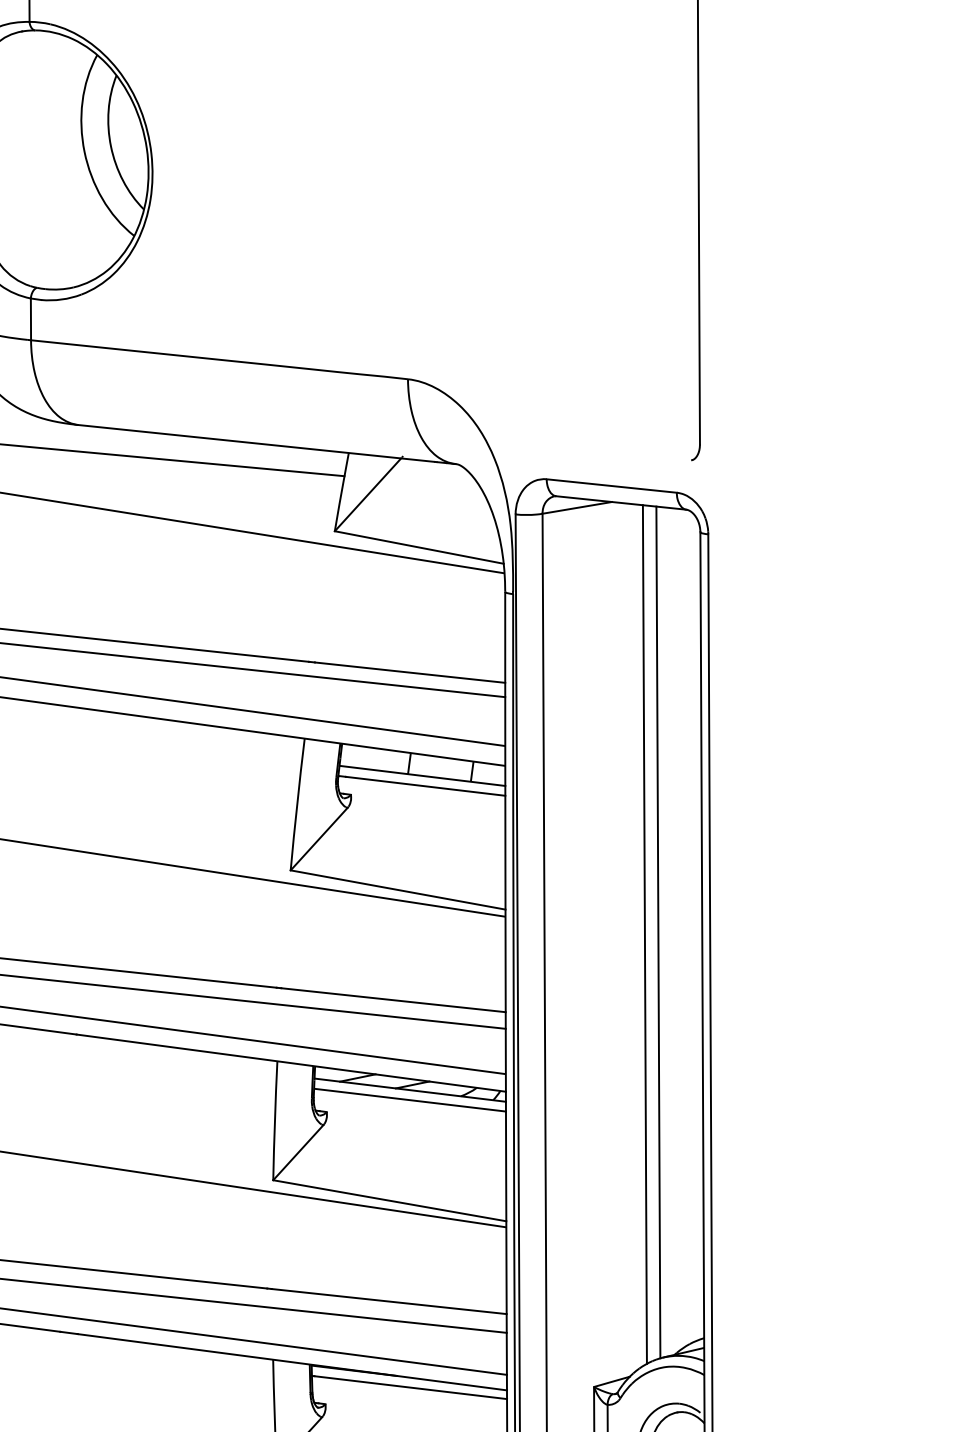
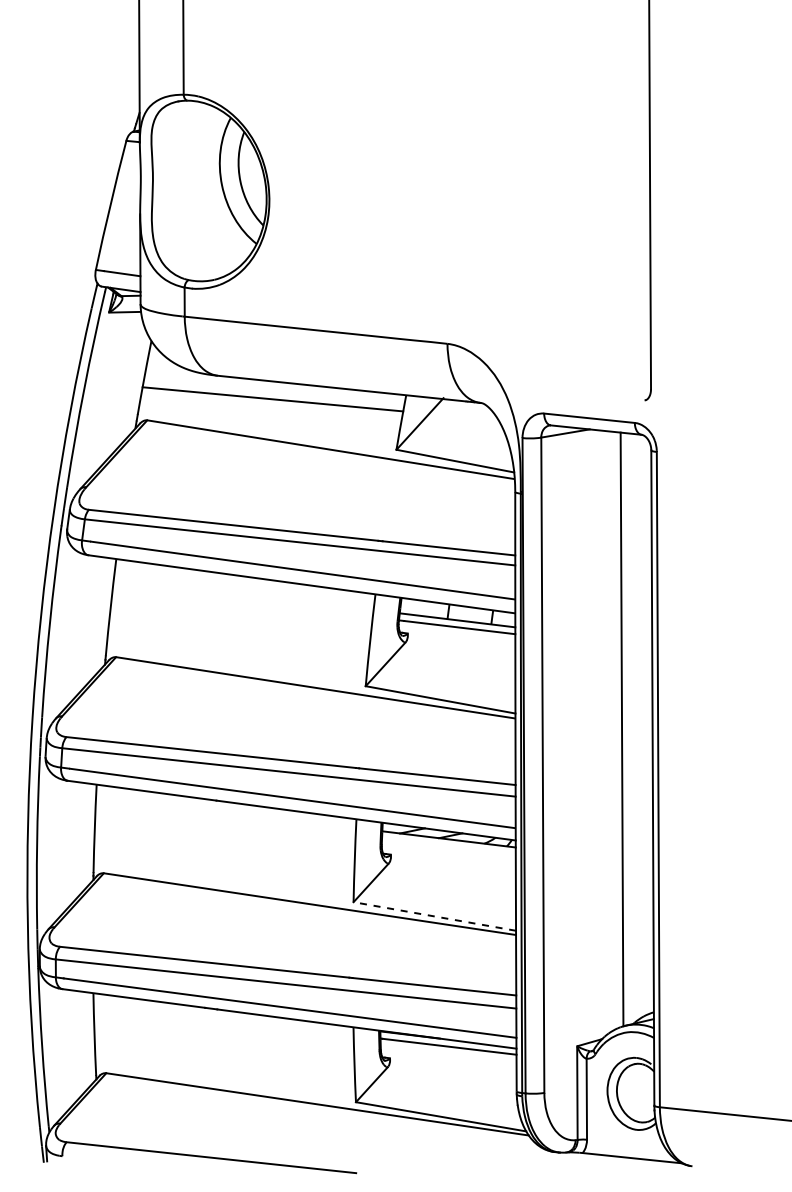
line: (644, 933) -> (612, 730), removed
line: (409, 1100) -> (448, 846), removed
line: (389, 1200) -> (434, 916), solid -> dashed

